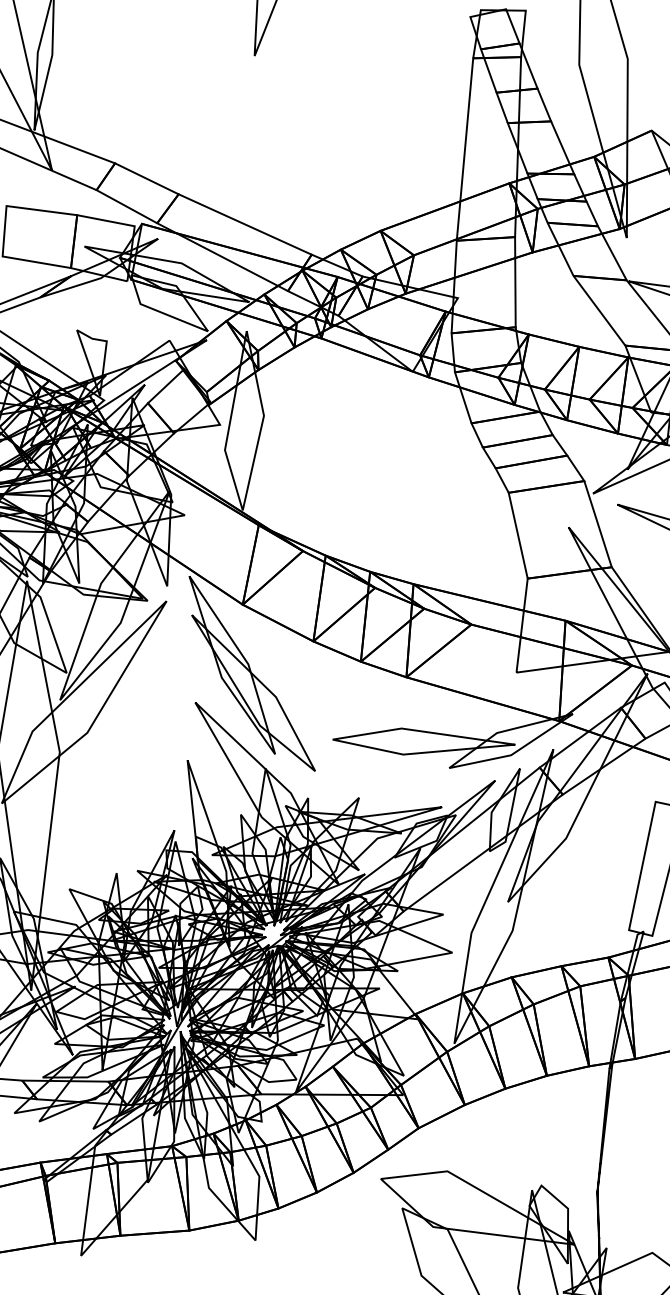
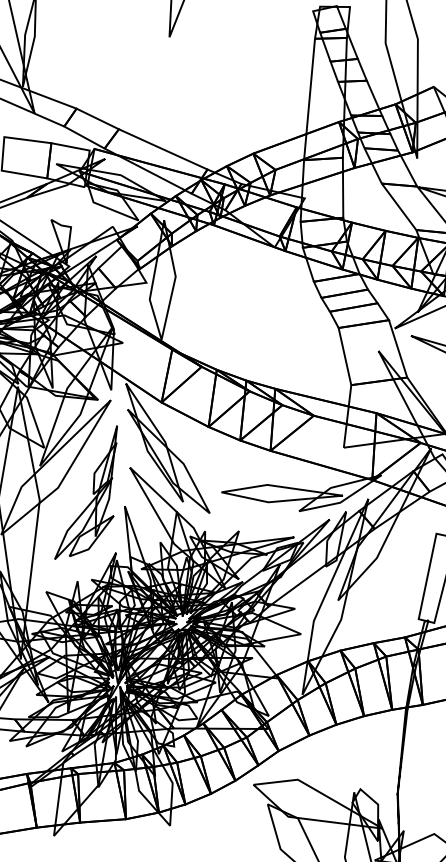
part: (138, 739) -> (92, 492), added

